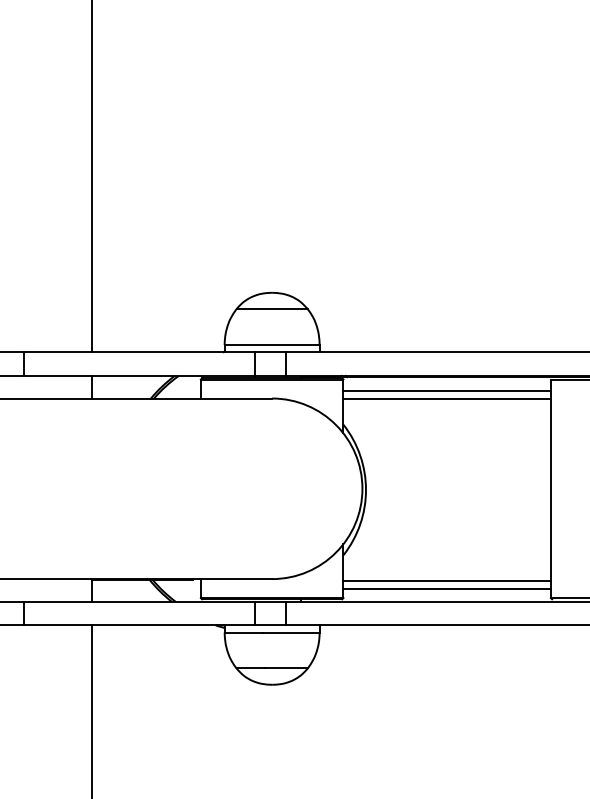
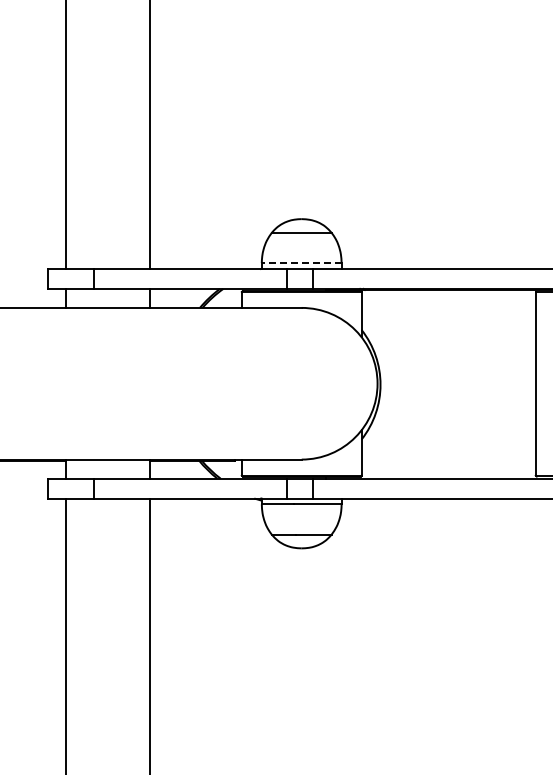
line: (271, 345) -> (301, 263), solid -> dashed
line: (446, 390) -> (448, 301), removed
line: (446, 398) -> (448, 307), removed
line: (446, 581) -> (448, 461), removed
line: (446, 588) -> (448, 467), removed

